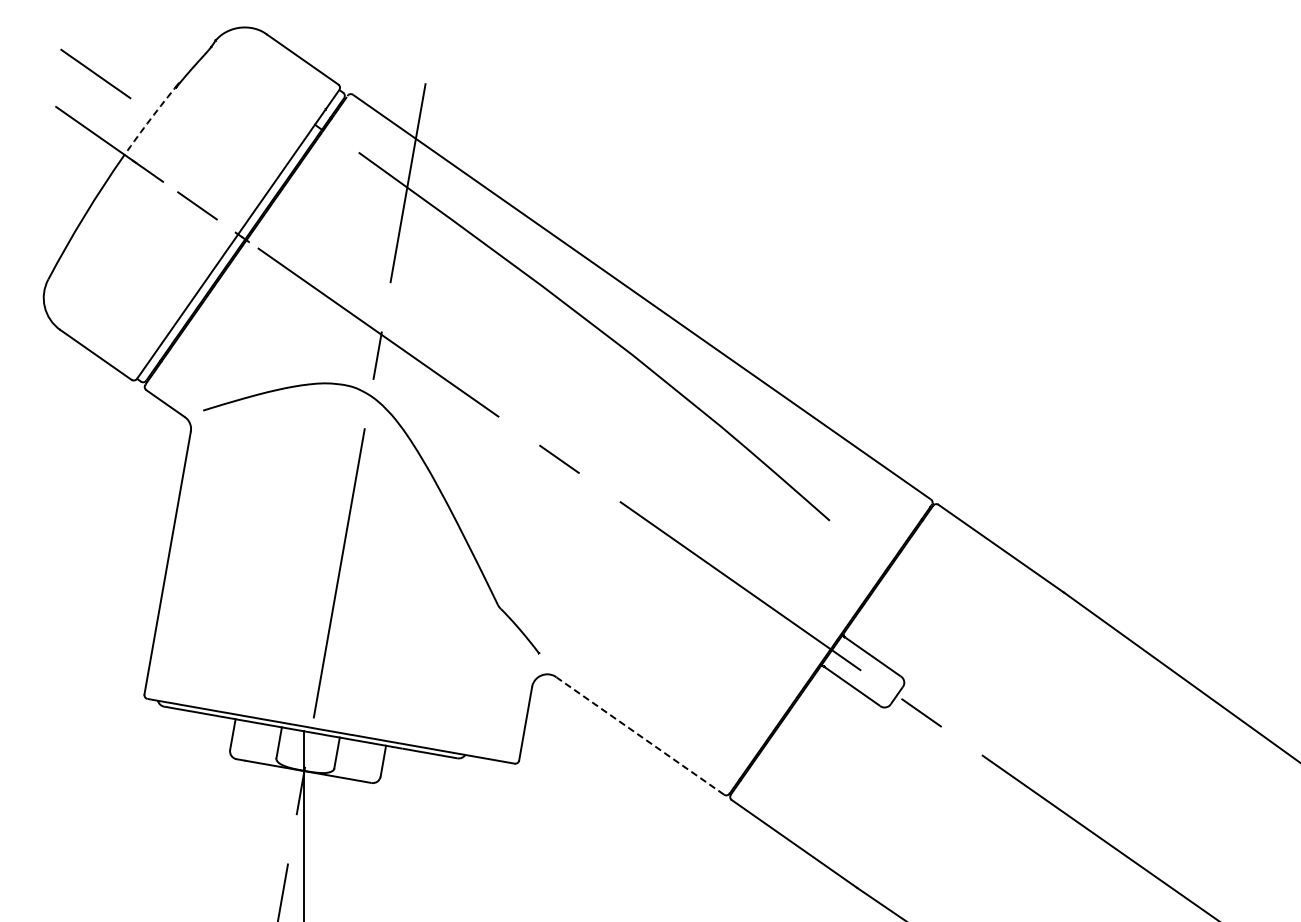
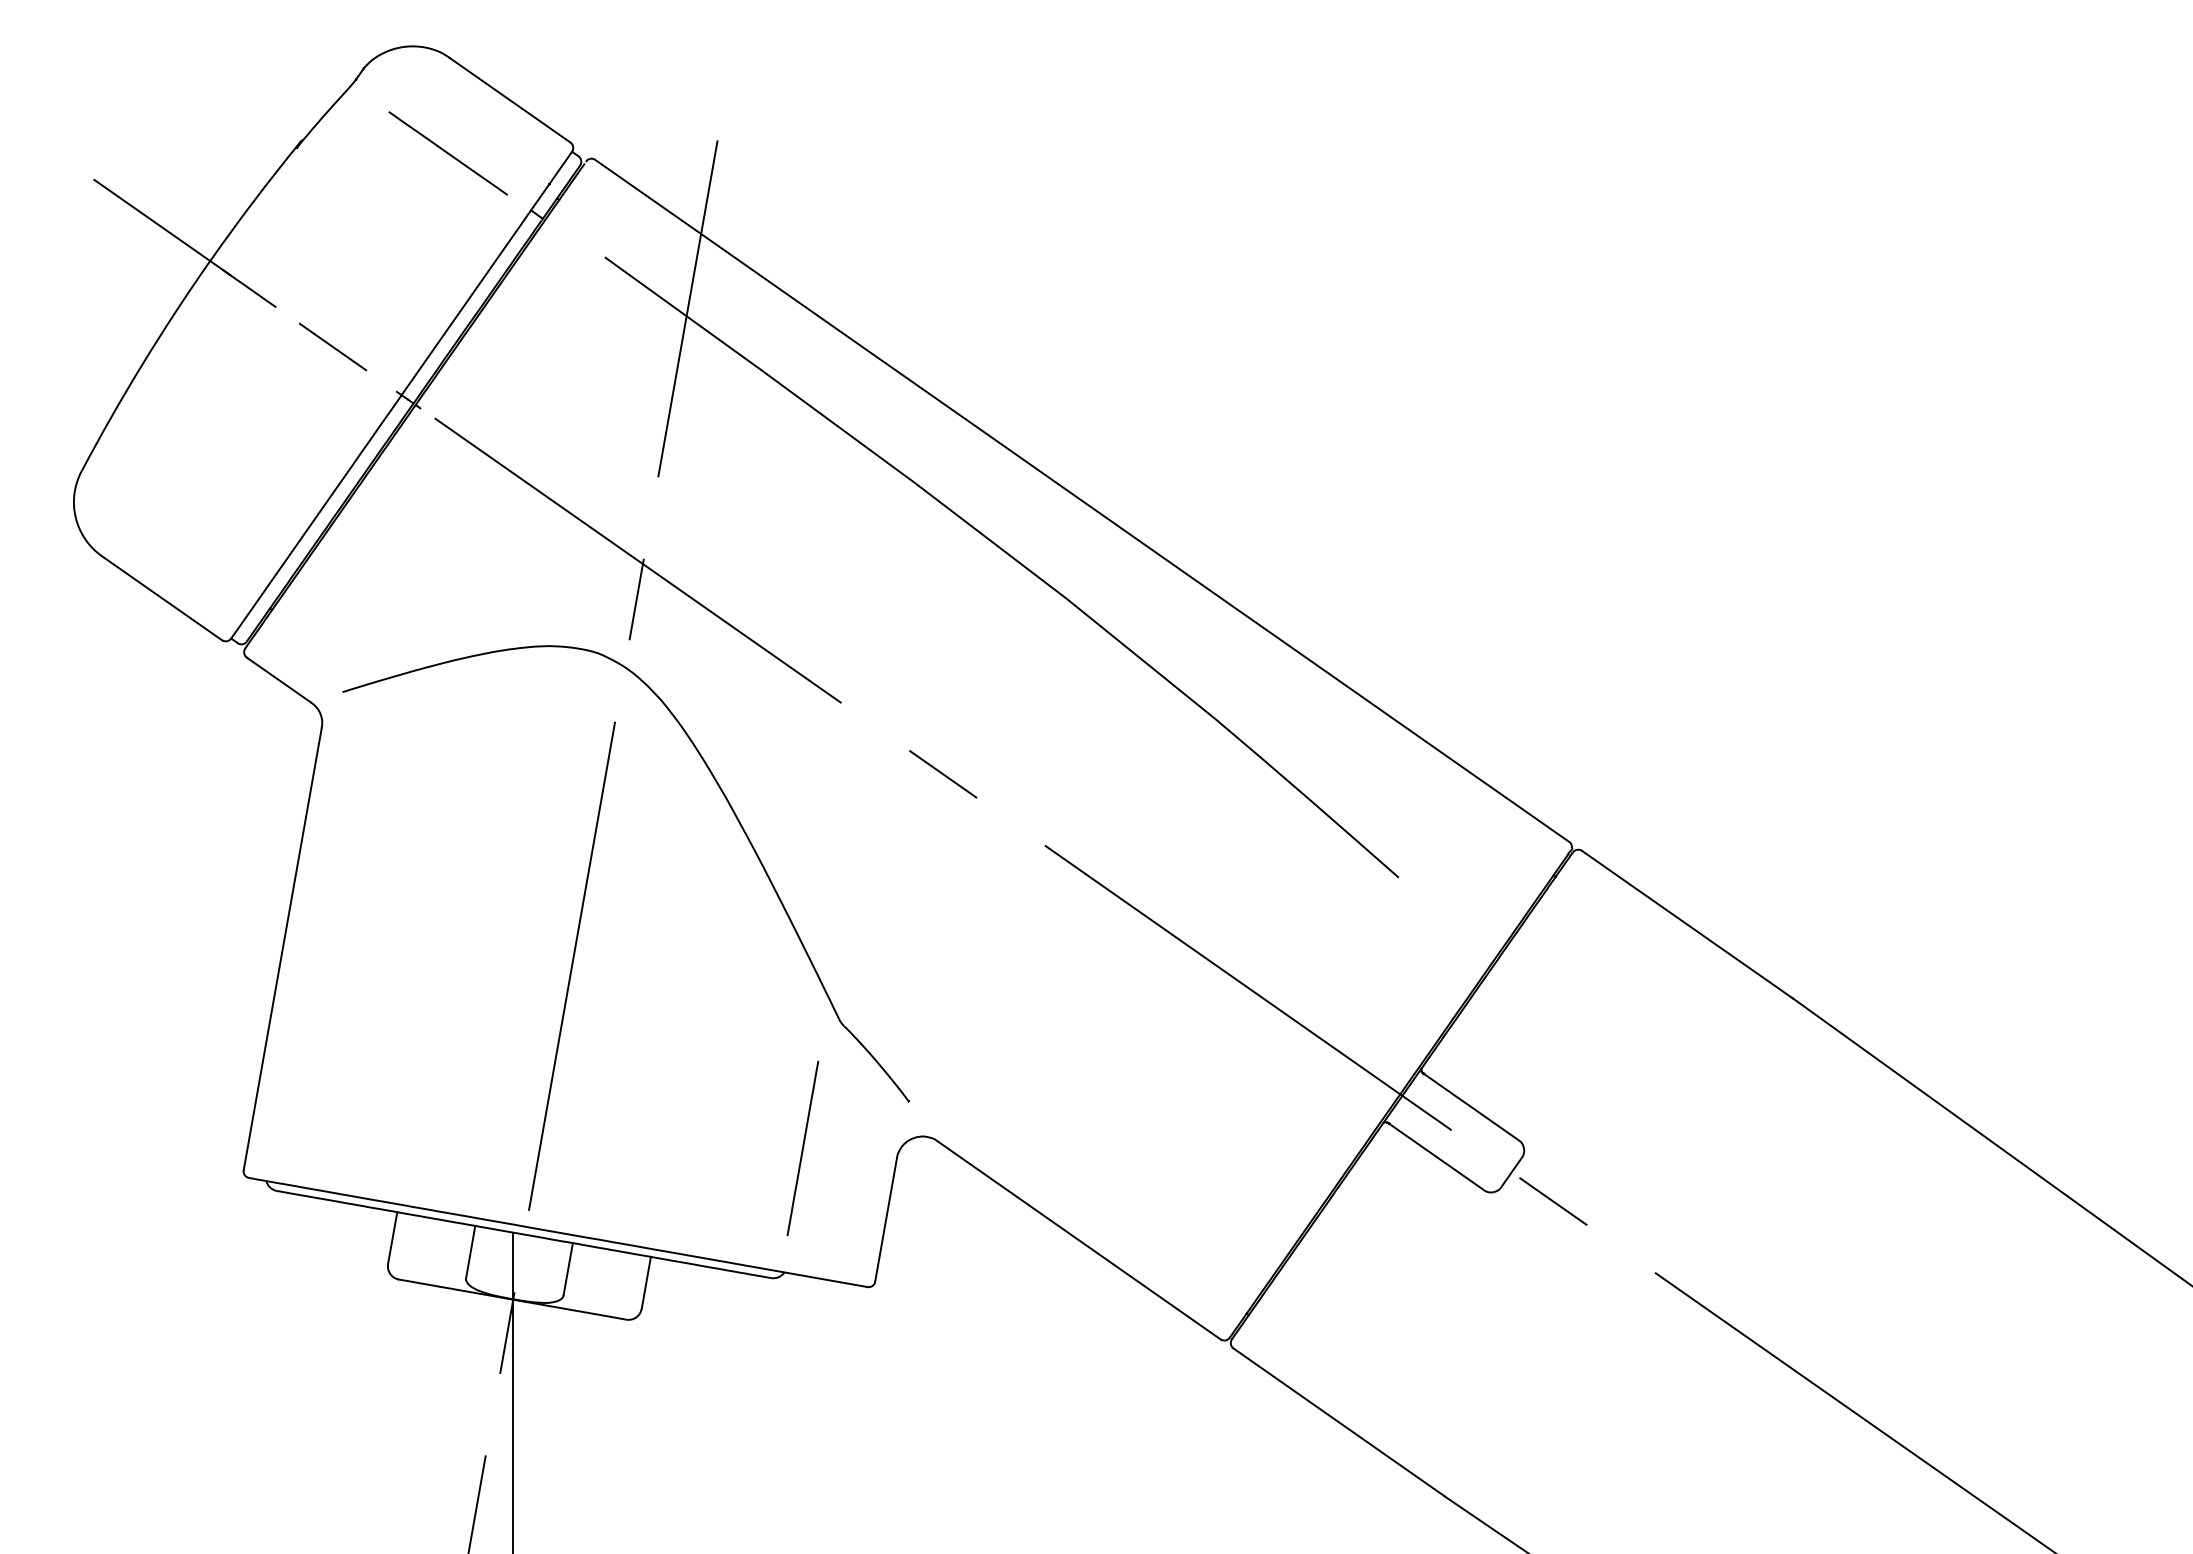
line: (95, 73) -> (447, 152), moved
arc: (150, 118) -> (253, 199), dashed -> solid
line: (476, 681) -> (803, 1148), added
line: (639, 735) -> (1077, 1239), dashed -> solid

